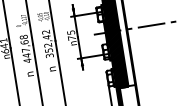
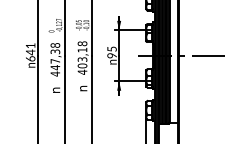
text: (71, 38) -> (111, 55), 75 -> 95
text: (24, 42) -> (55, 51), 447,68 -> 447,38
text: (47, 43) -> (82, 57), 352,42 -> 403,18

